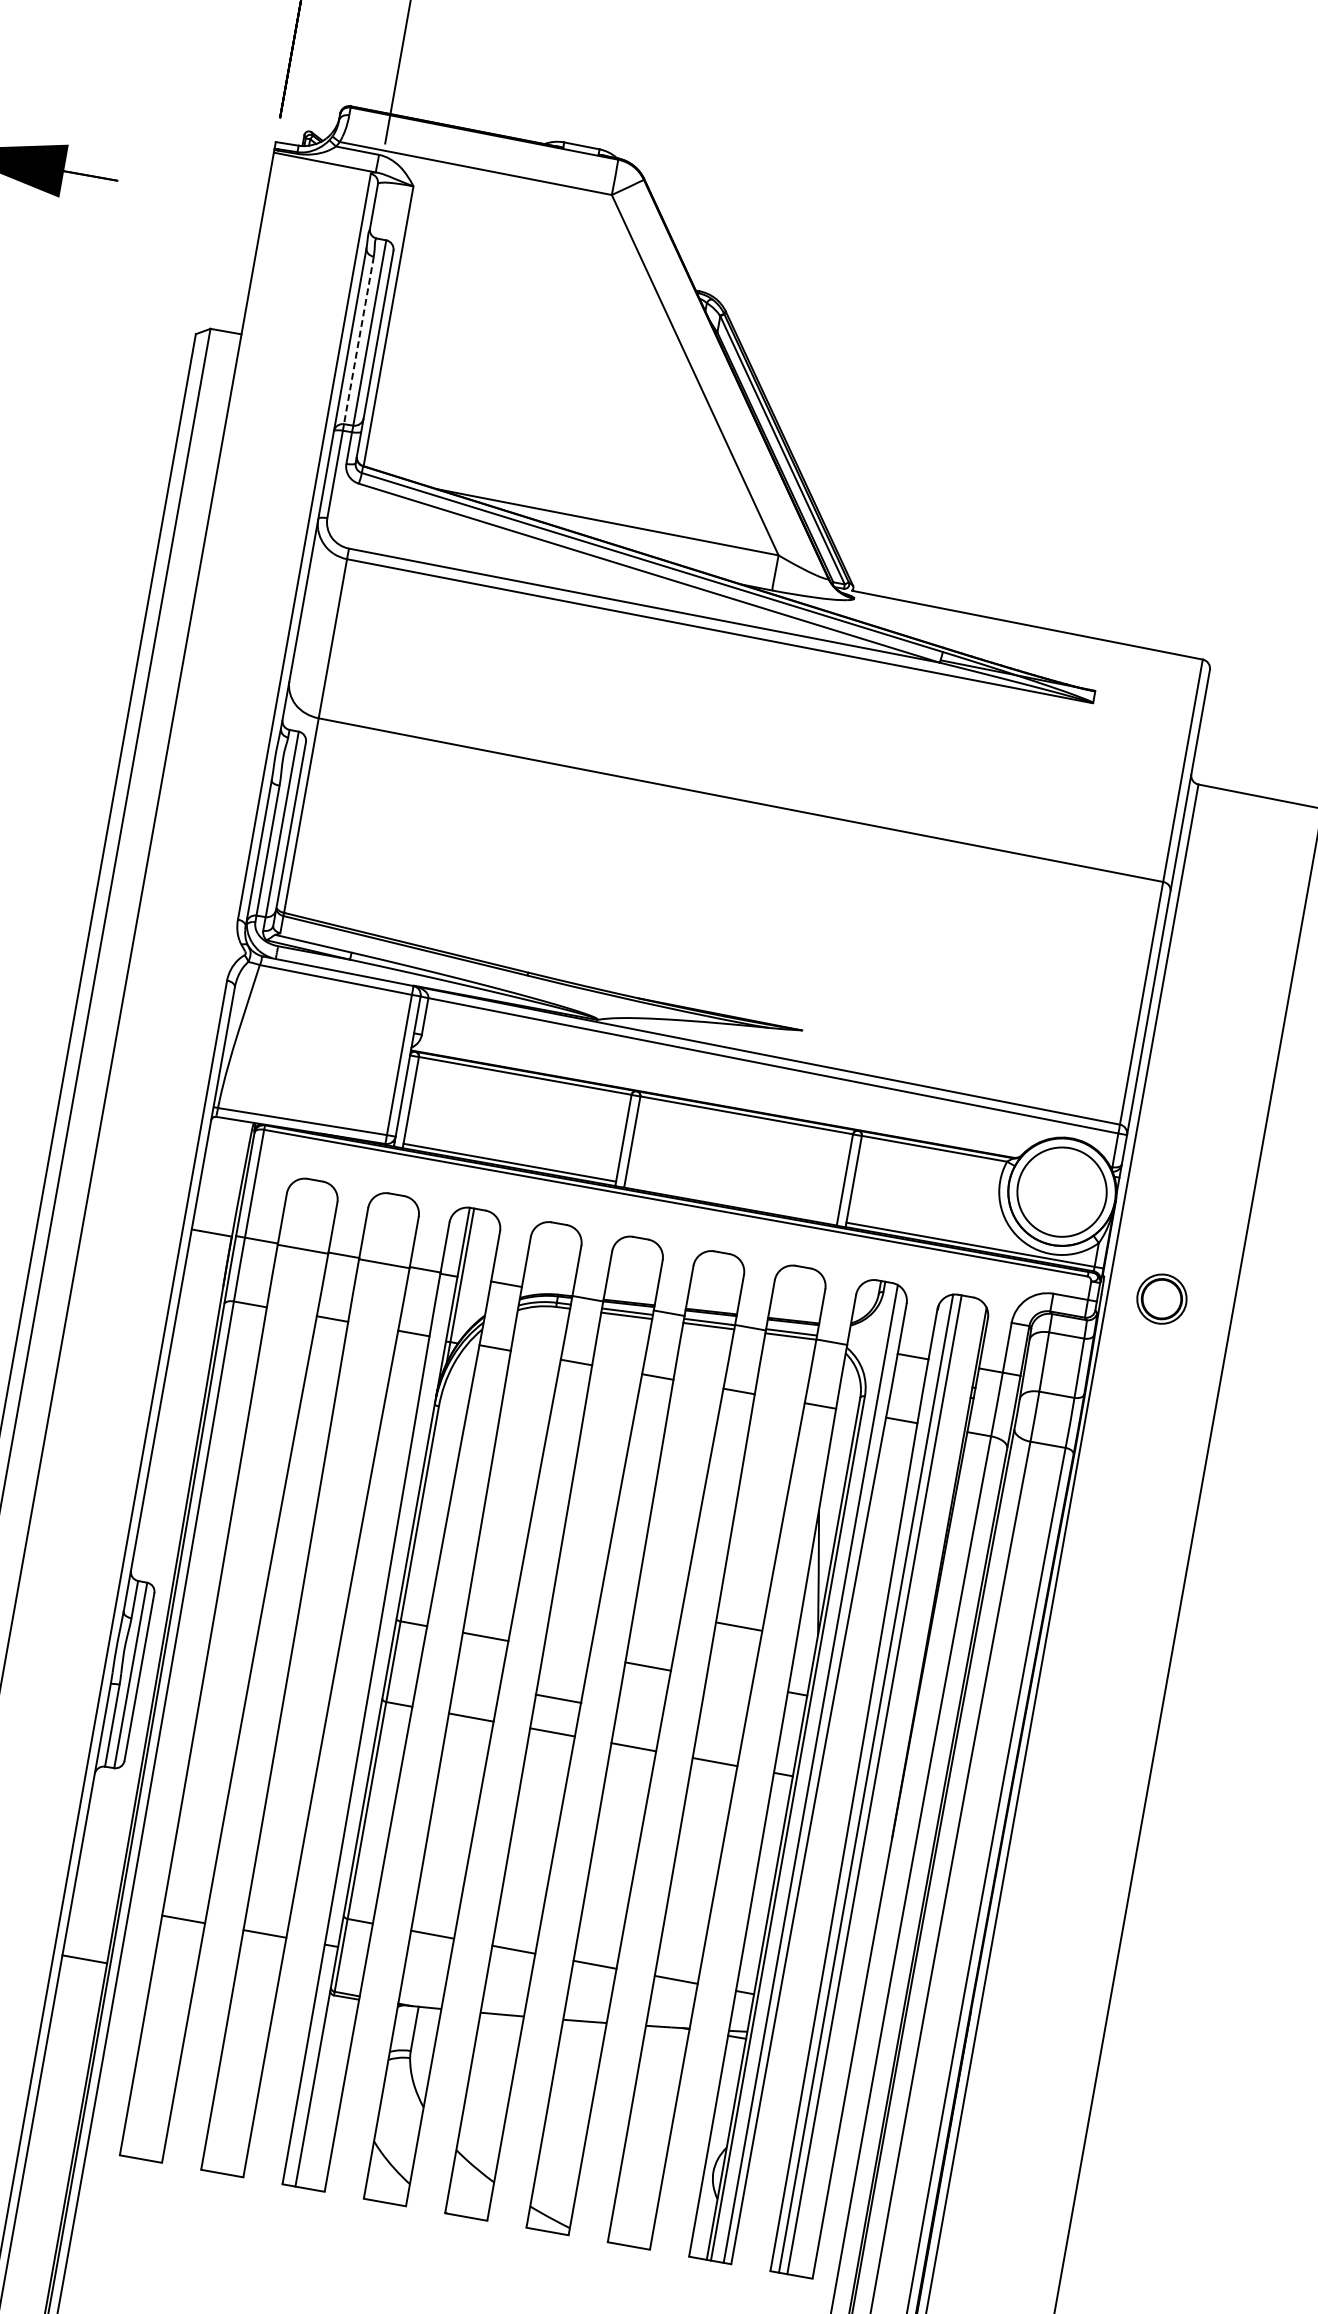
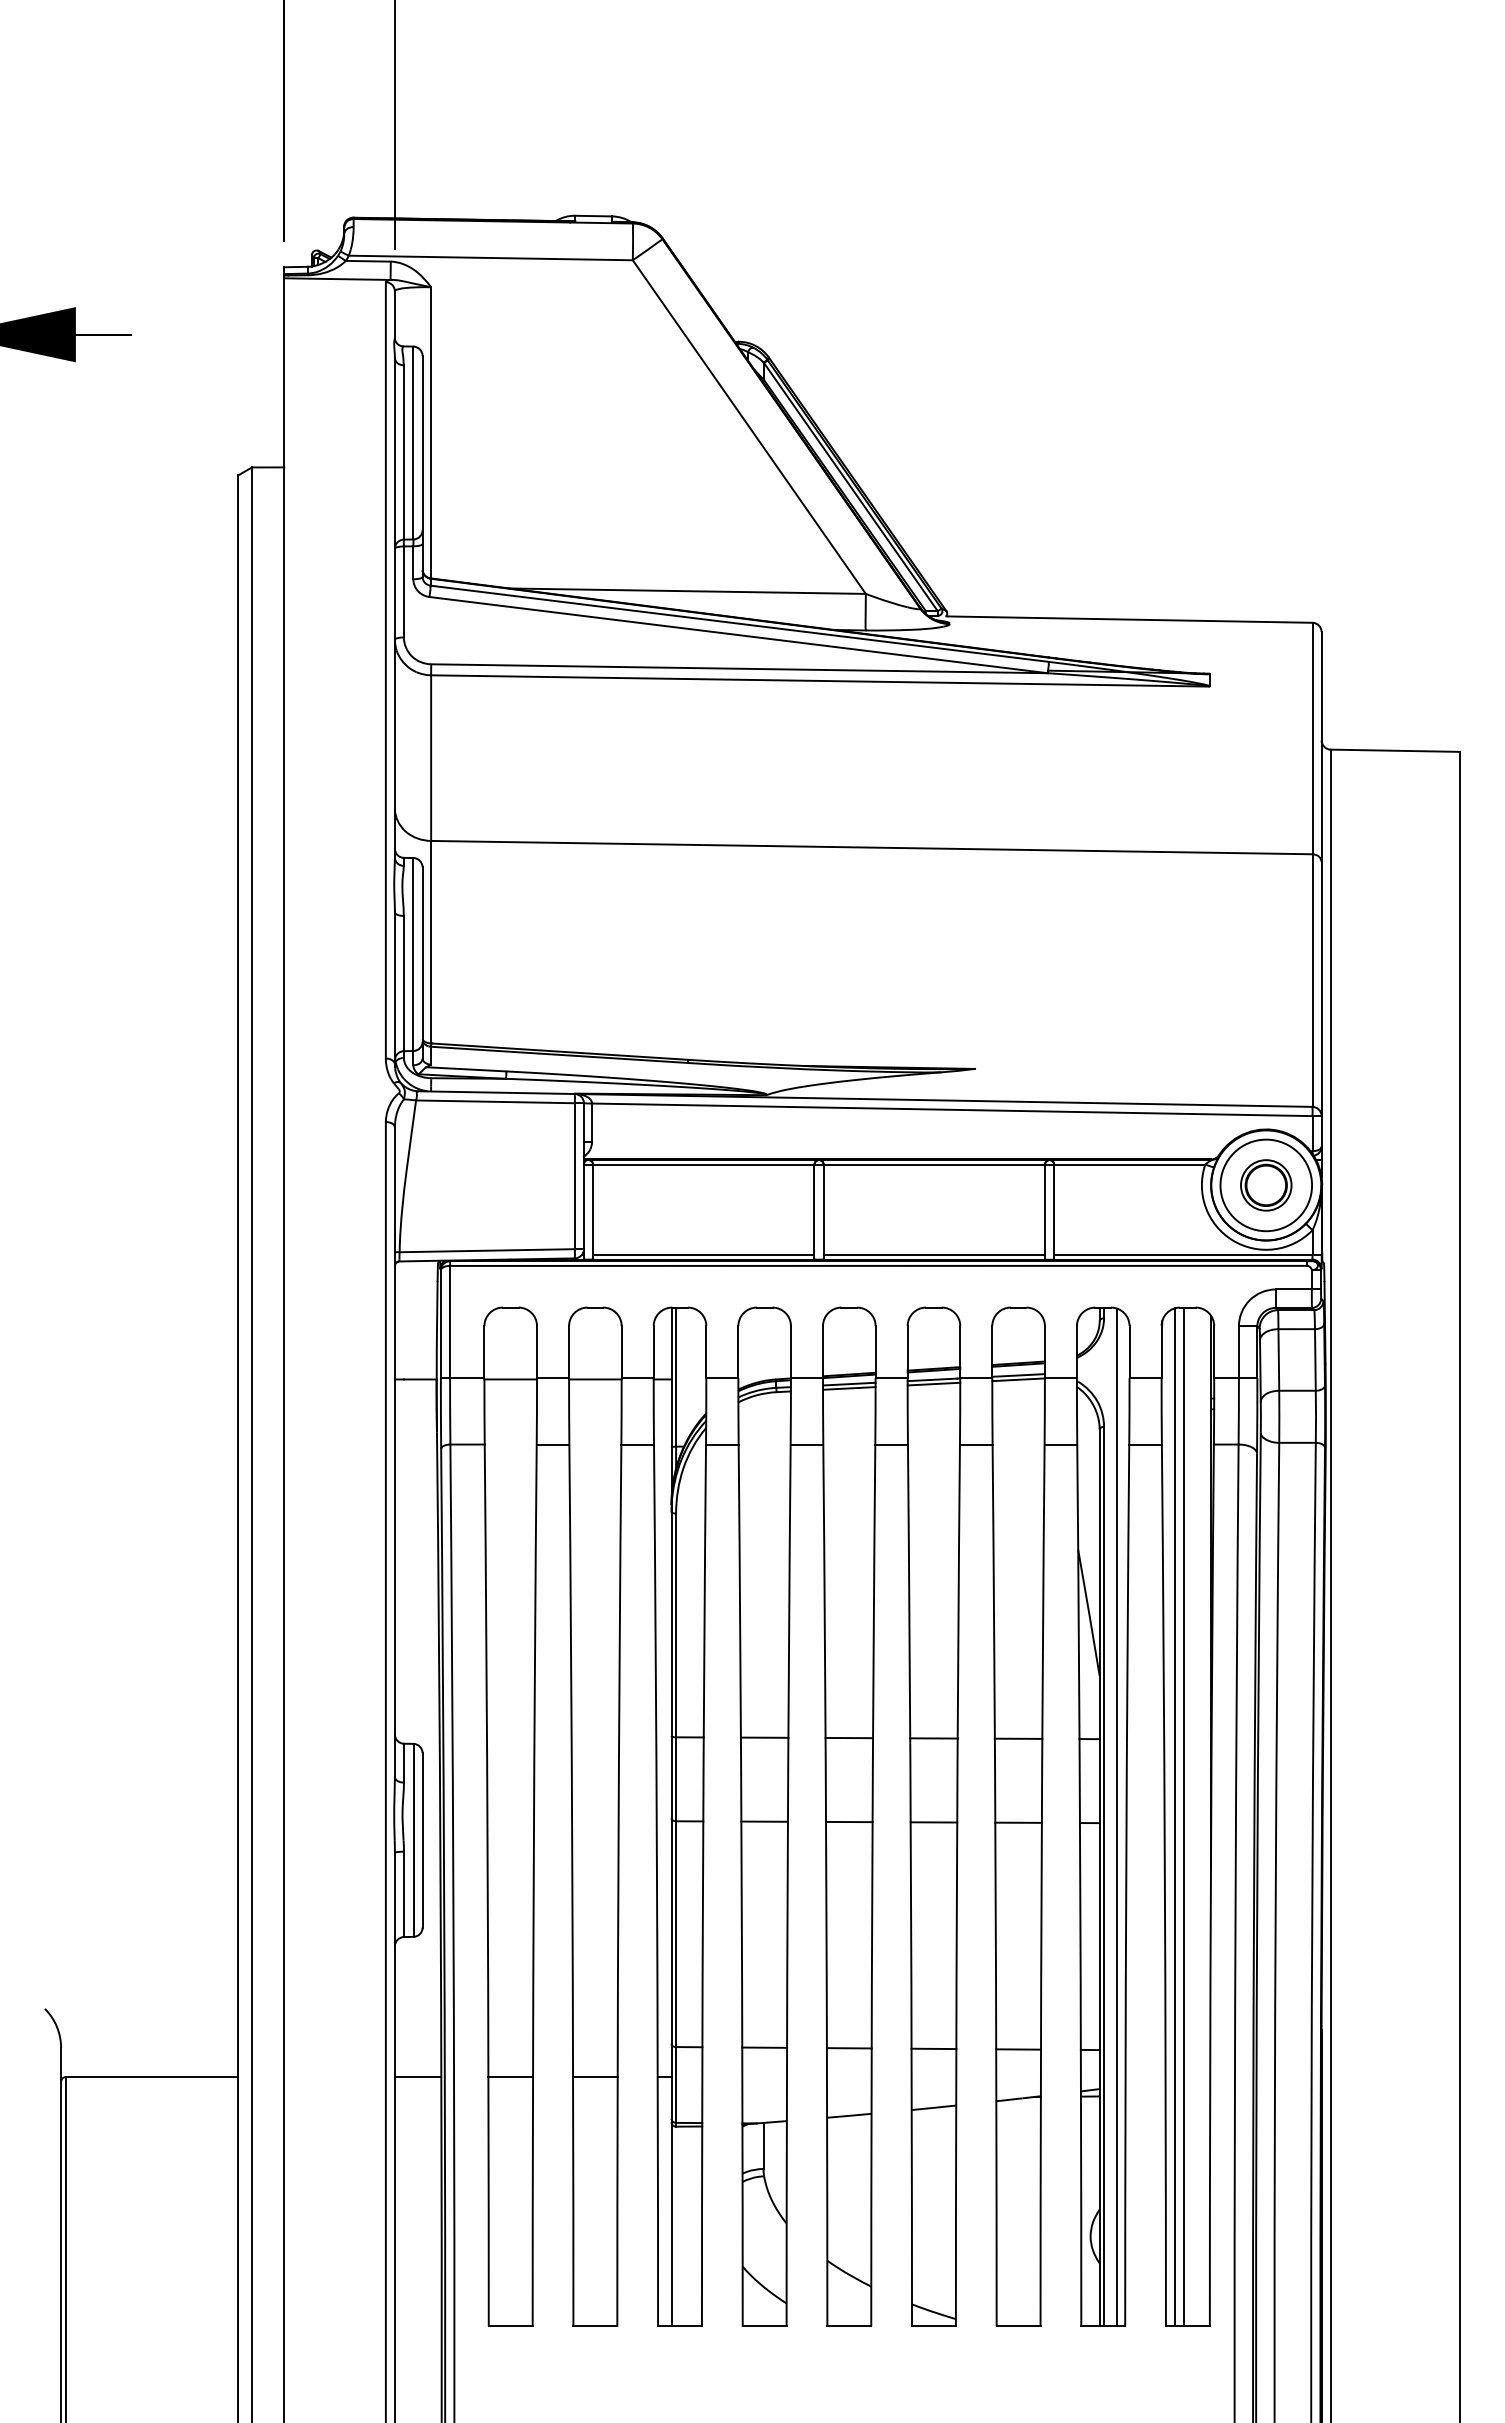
line: (358, 341) -> (403, 453), dashed -> solid
line: (730, 1201) -> (933, 1254), added
part: (1162, 1299) -> (1266, 1185), moved
line: (739, 1626) -> (1018, 1738), moved
line: (558, 1698) -> (849, 1737), moved
line: (84, 1959) -> (417, 2077), moved

